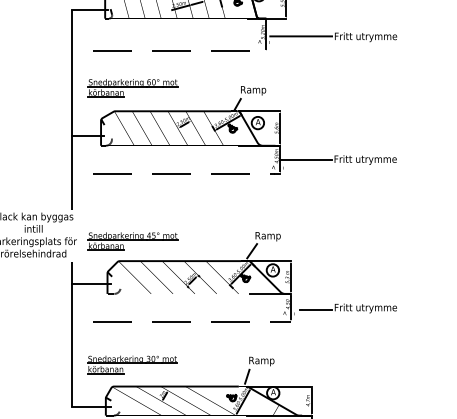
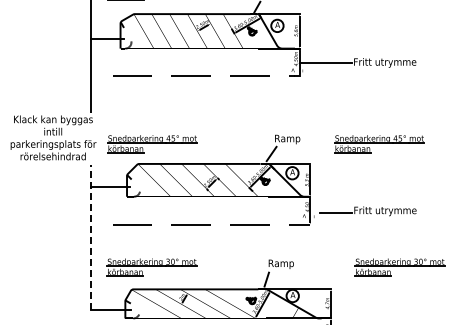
part: (359, 241) -> (379, 144), added
line: (71, 334) -> (91, 237), solid -> dashed
part: (380, 364) -> (400, 267), added

